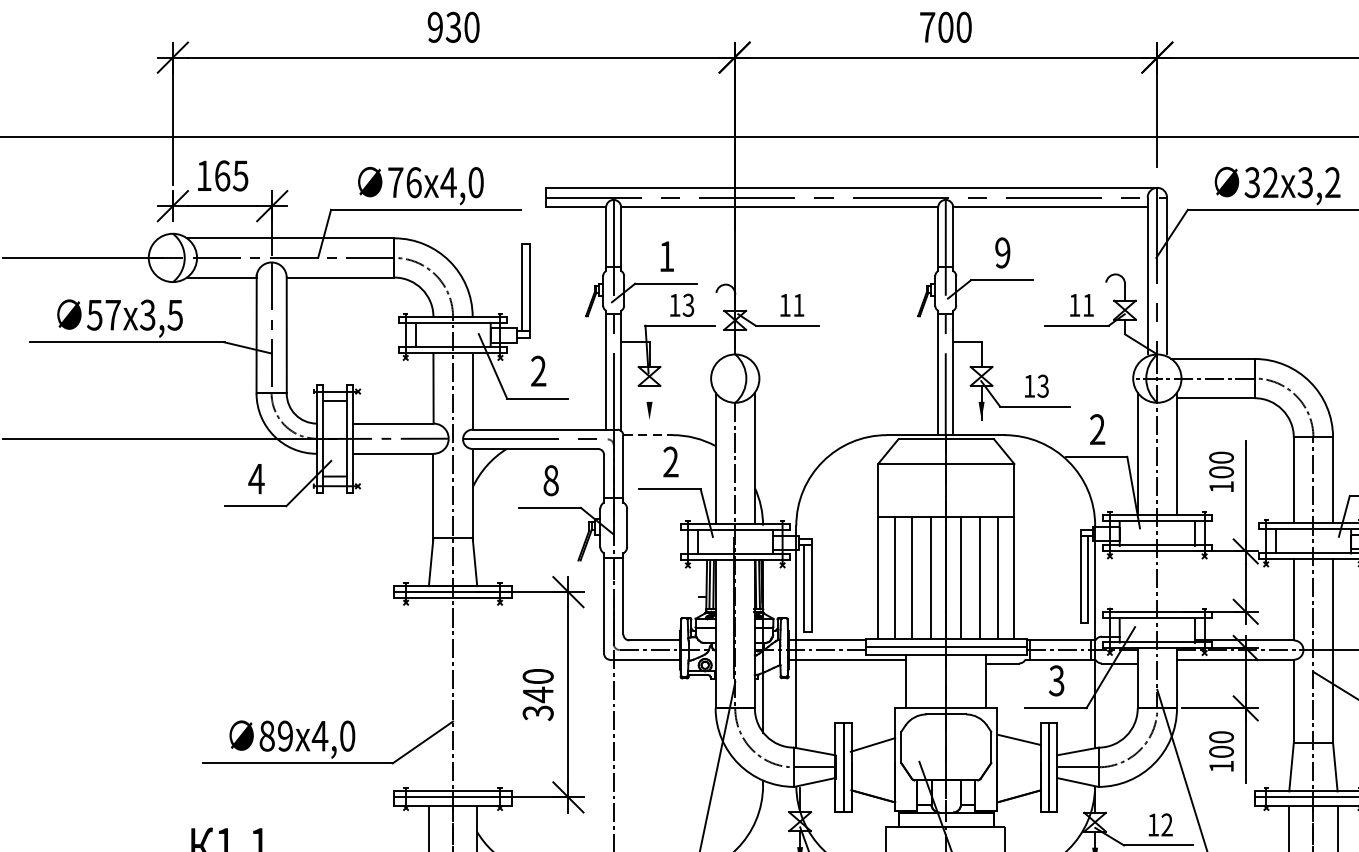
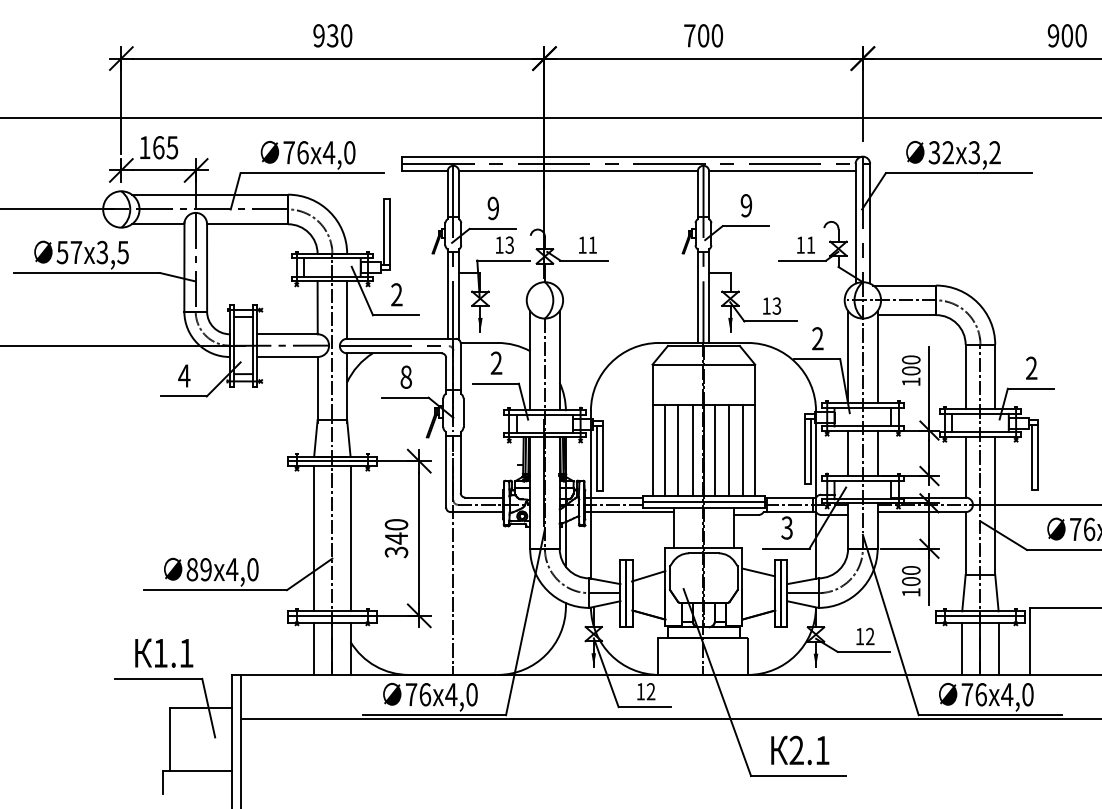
text: (665, 256) -> (492, 208), 1 -> 9
line: (649, 402) -> (480, 318), added
line: (648, 434) -> (479, 342), dashed -> solid
line: (1138, 581) -> (848, 453), added
line: (1176, 581) -> (877, 453), added
line: (429, 694) -> (314, 538), added
line: (477, 694) -> (350, 538), added

